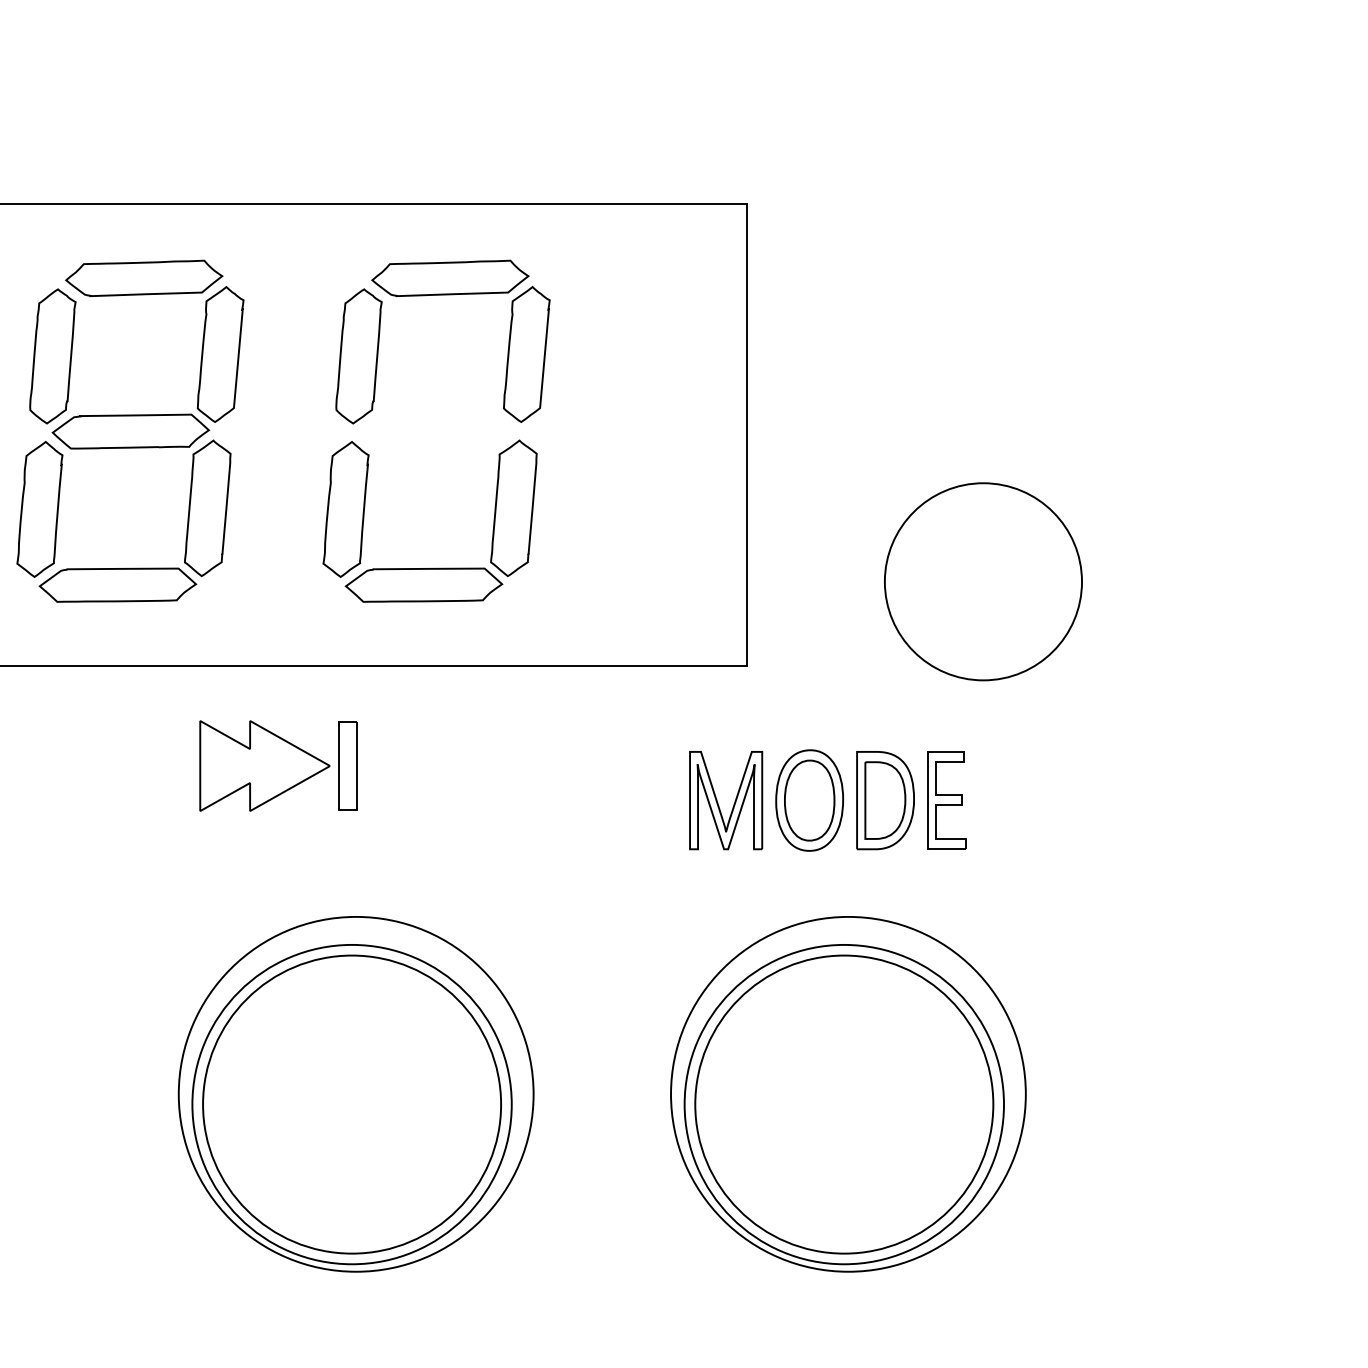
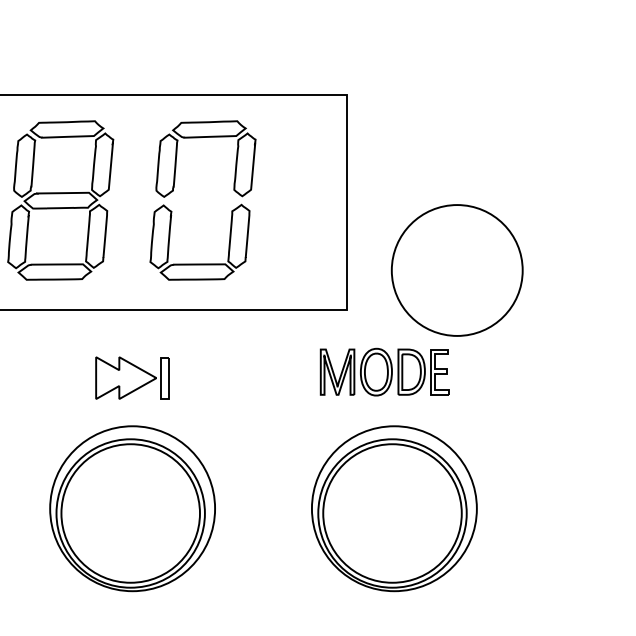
part: (981, 581) -> (456, 270), size x1.43
part: (278, 764) -> (132, 377), moved
part: (355, 1093) -> (132, 508), moved

